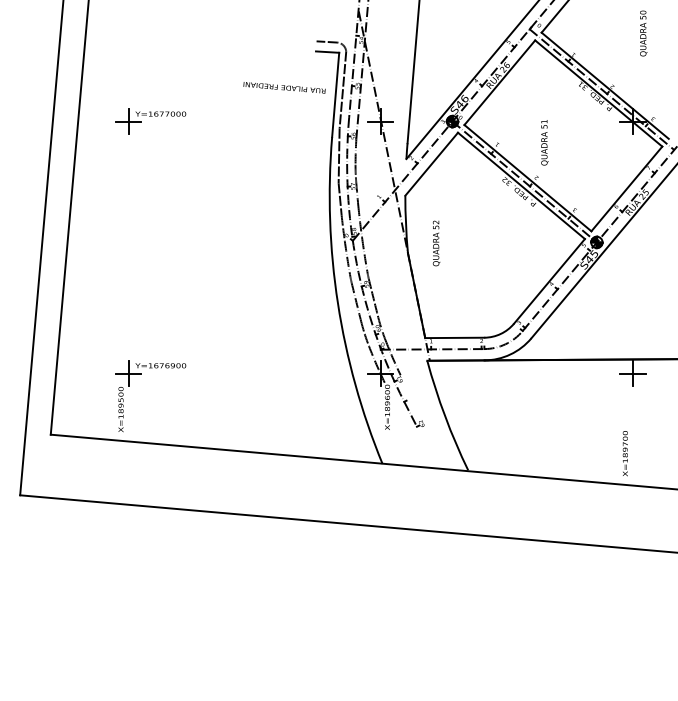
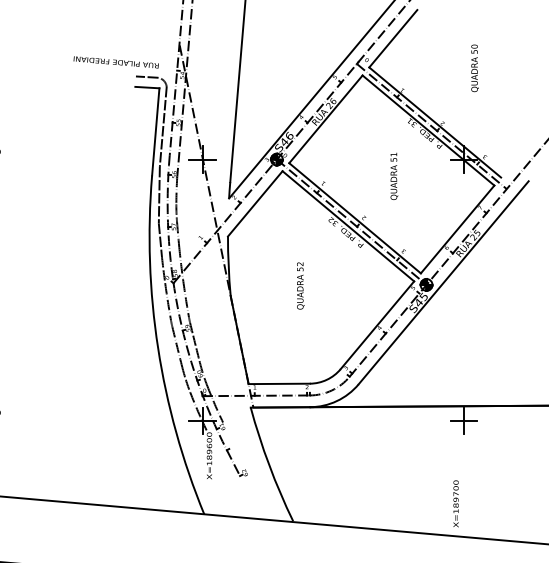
text: (284, 87) -> (116, 62), moved
text: (544, 142) -> (394, 176), moved
text: (436, 243) -> (300, 286), moved

